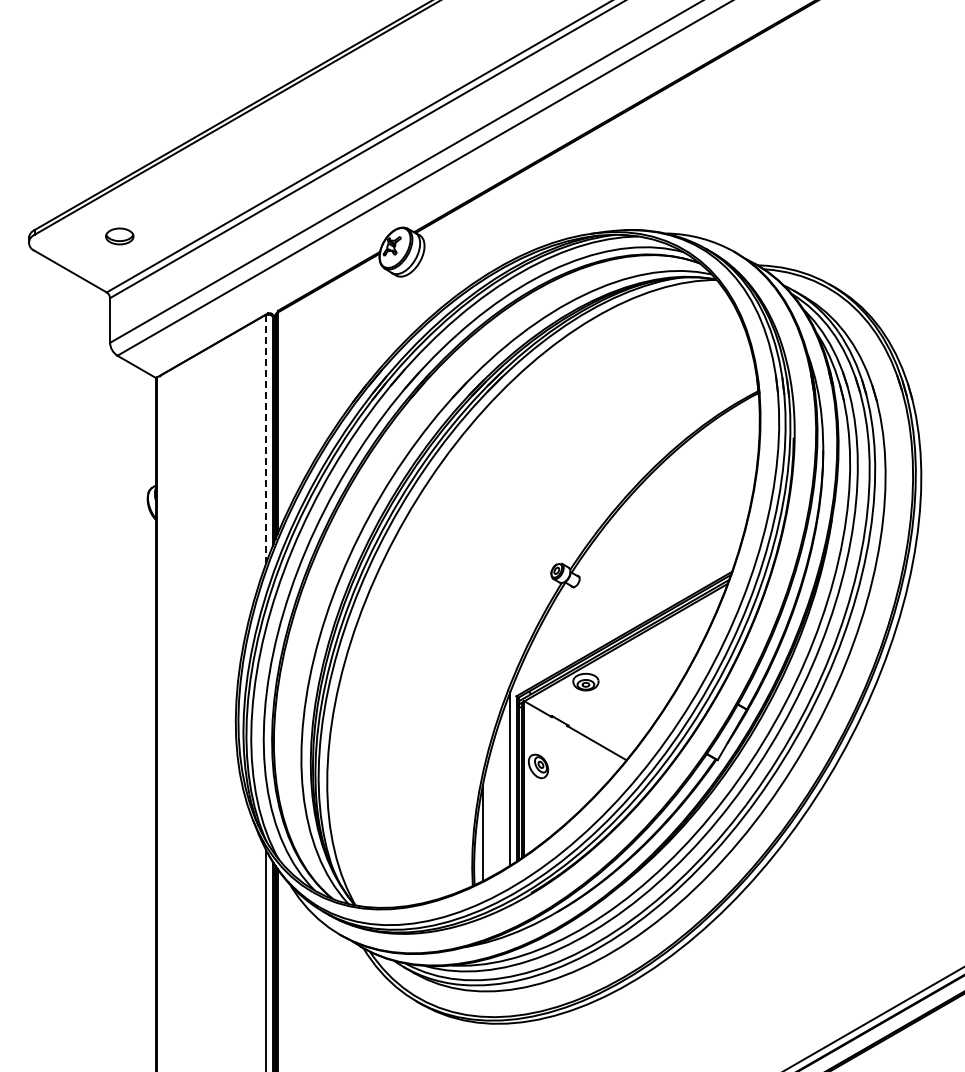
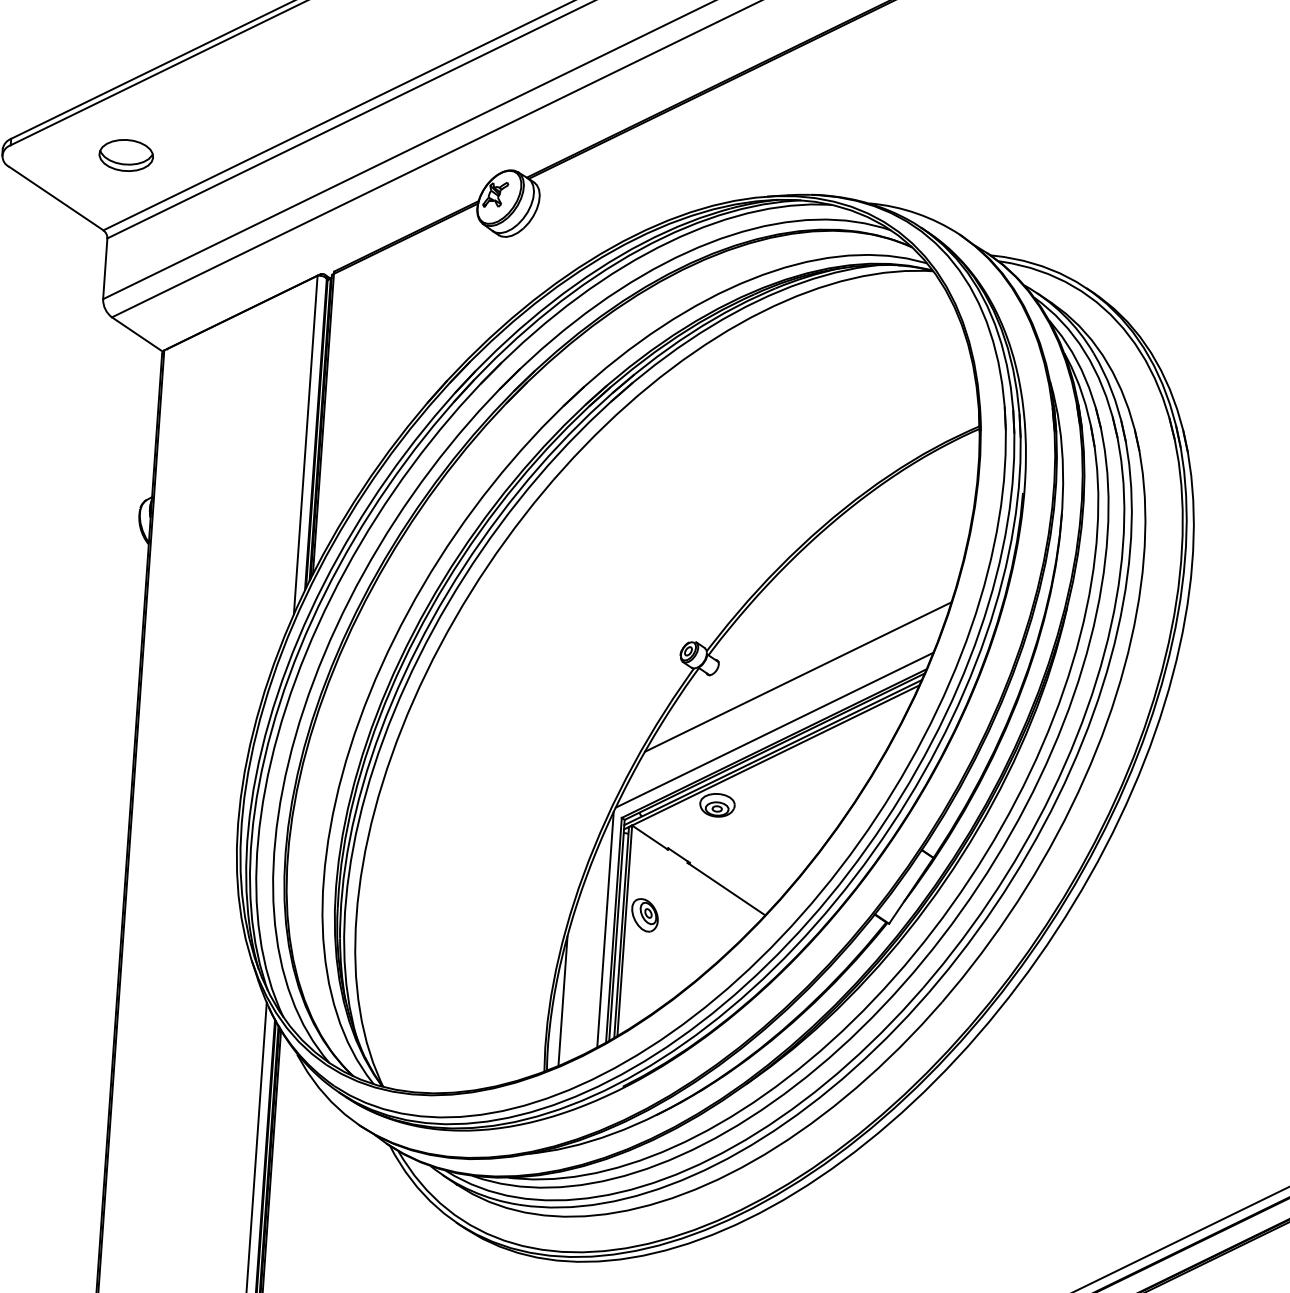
part: (119, 236) -> (126, 155), size x1.43
line: (265, 439) -> (305, 445), dashed -> solid
line: (638, 583) -> (798, 676), added
line: (623, 624) -> (773, 730), added

